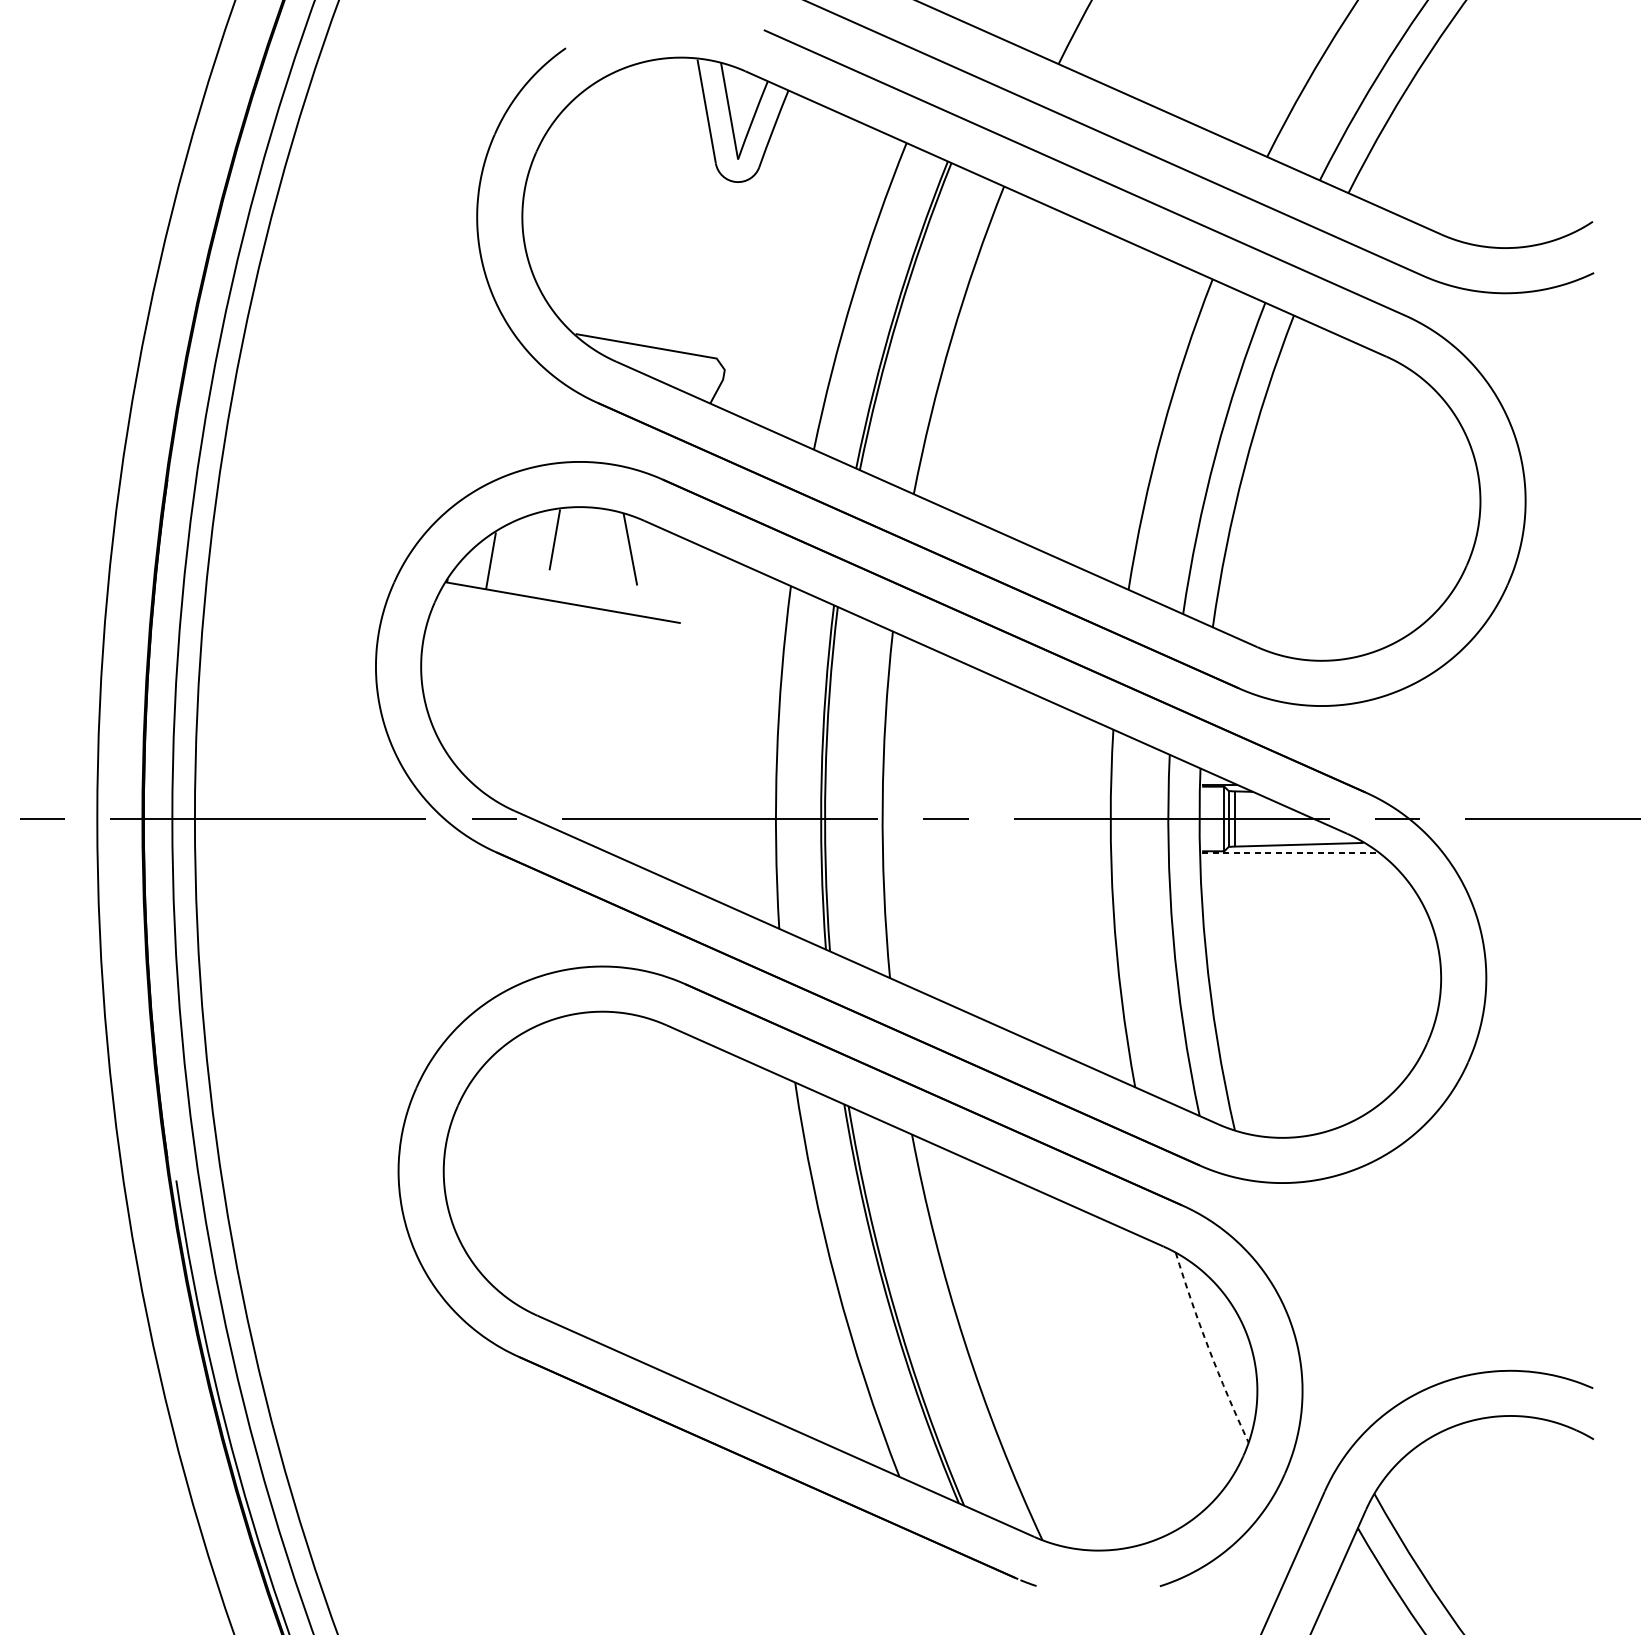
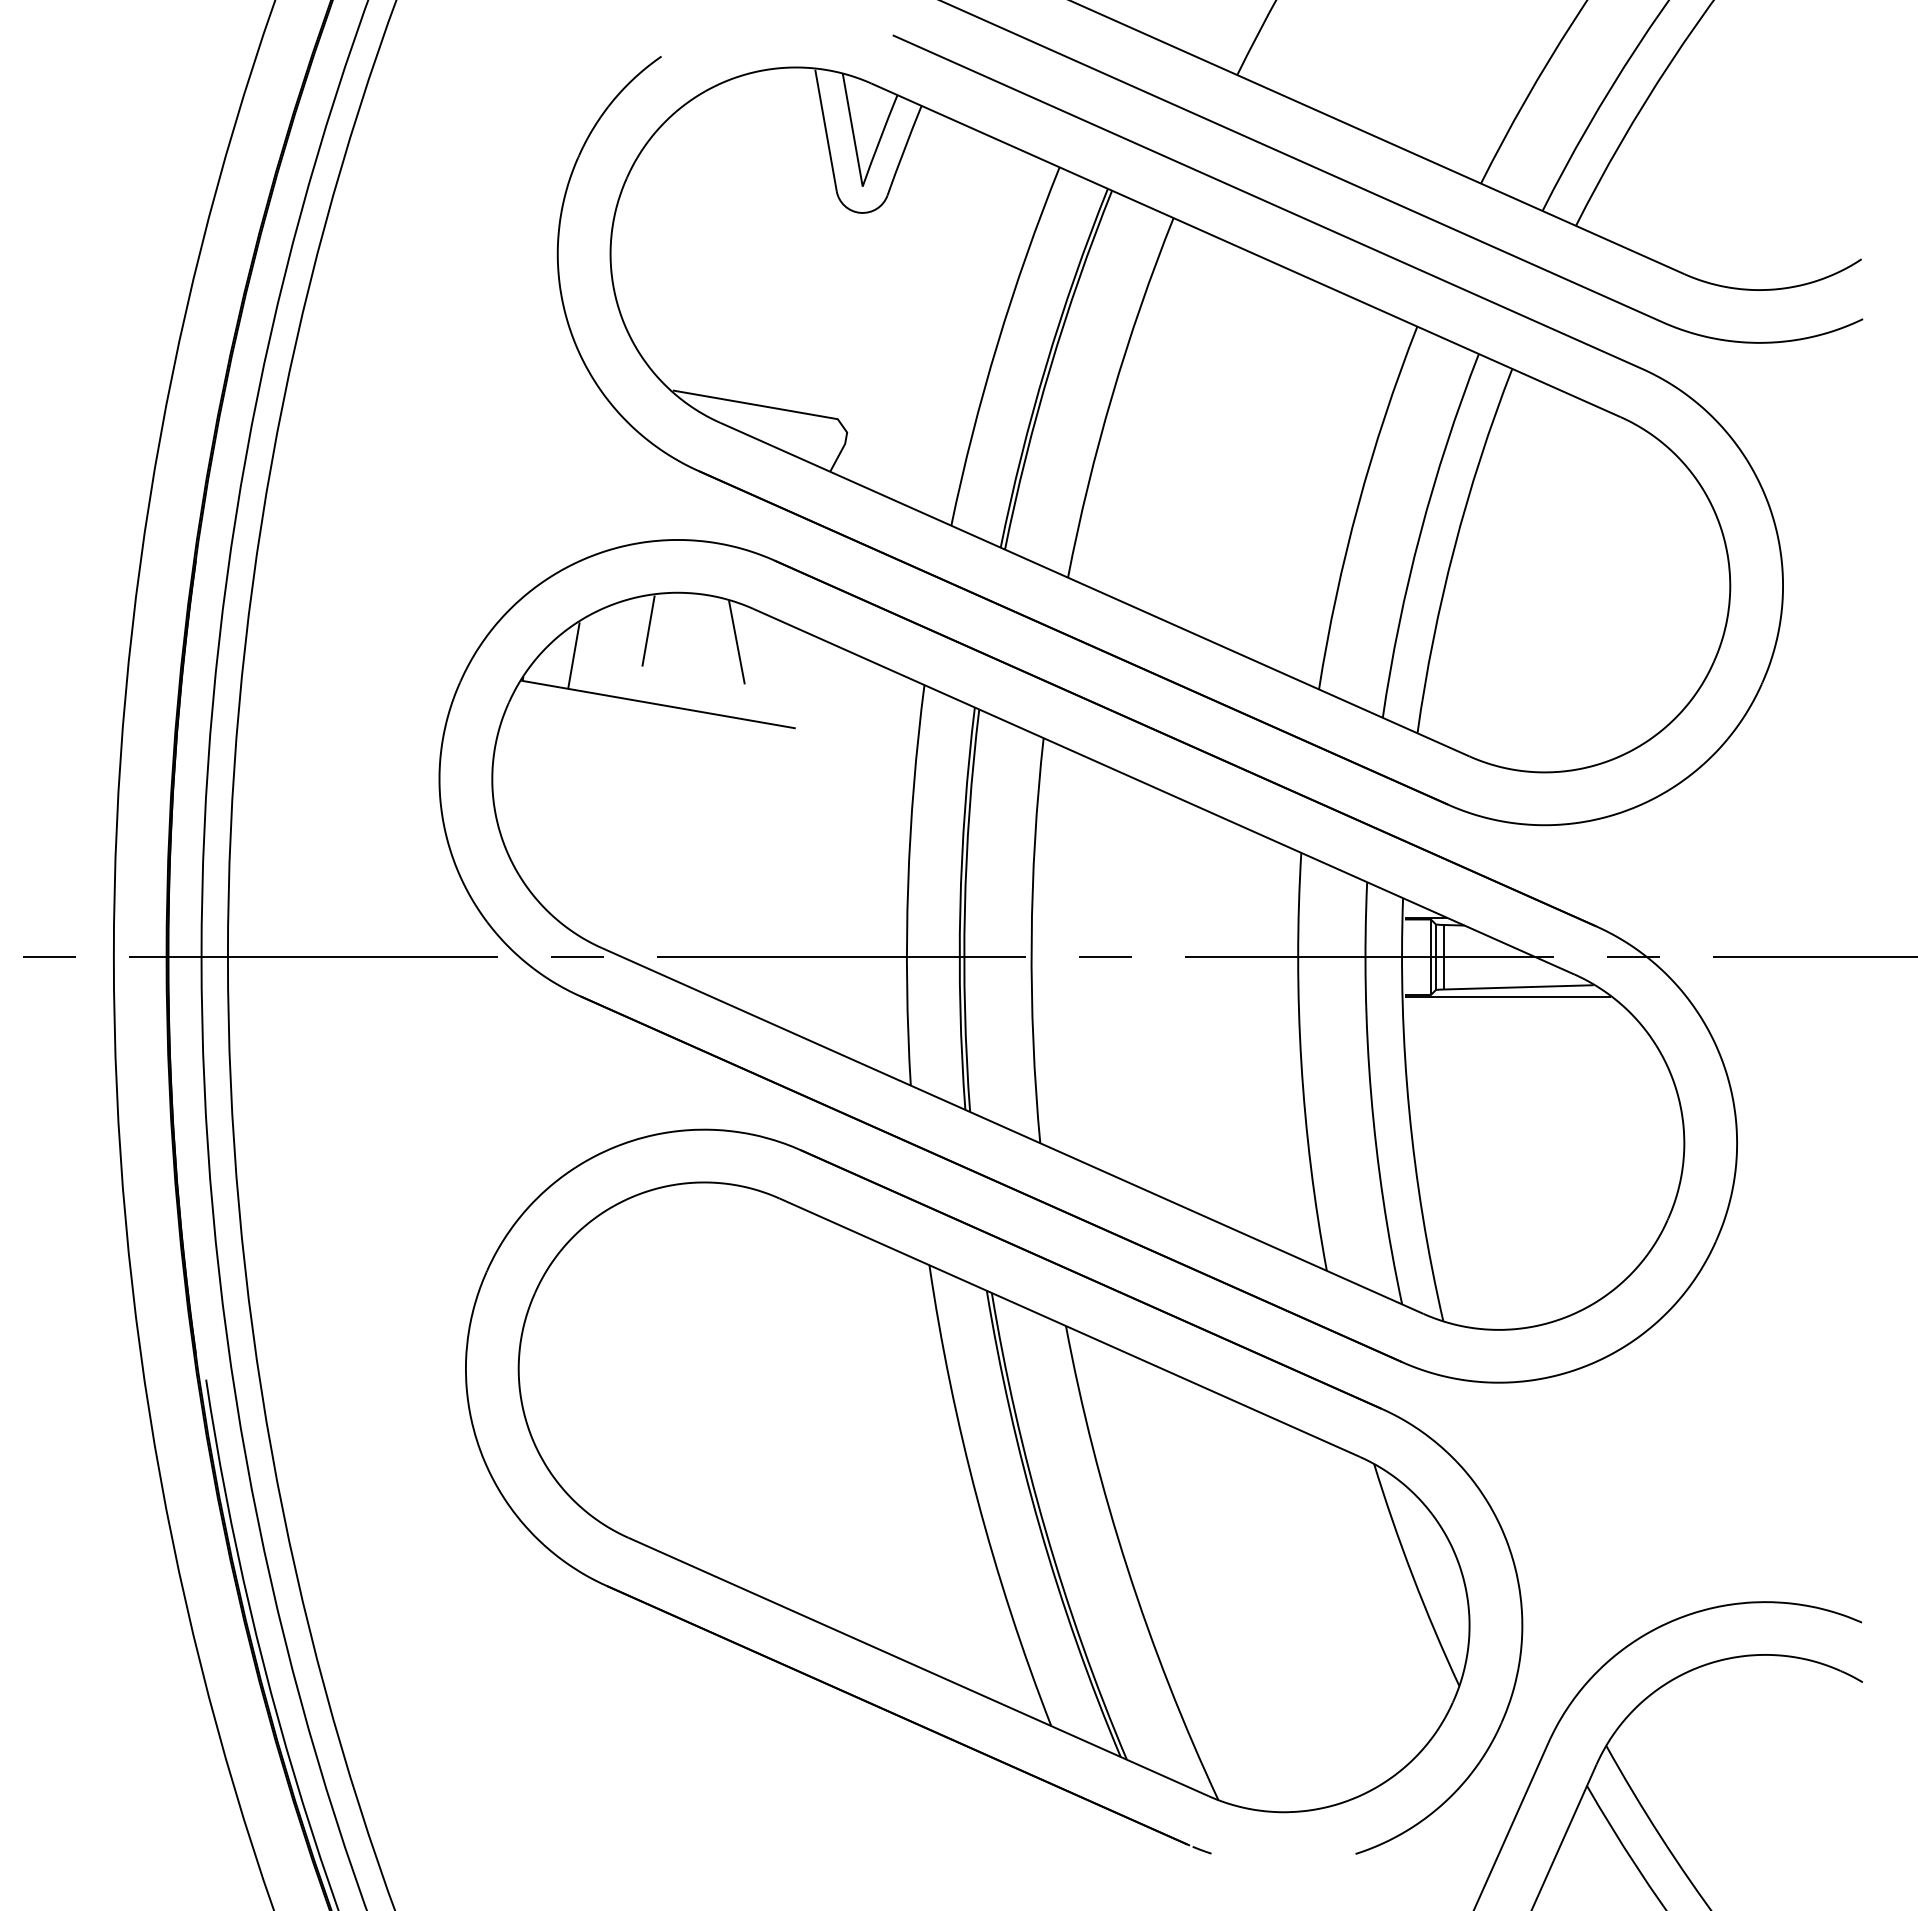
line: (1289, 852) -> (1507, 996), dashed -> solid
arc: (1208, 1348) -> (1412, 1576), dashed -> solid

